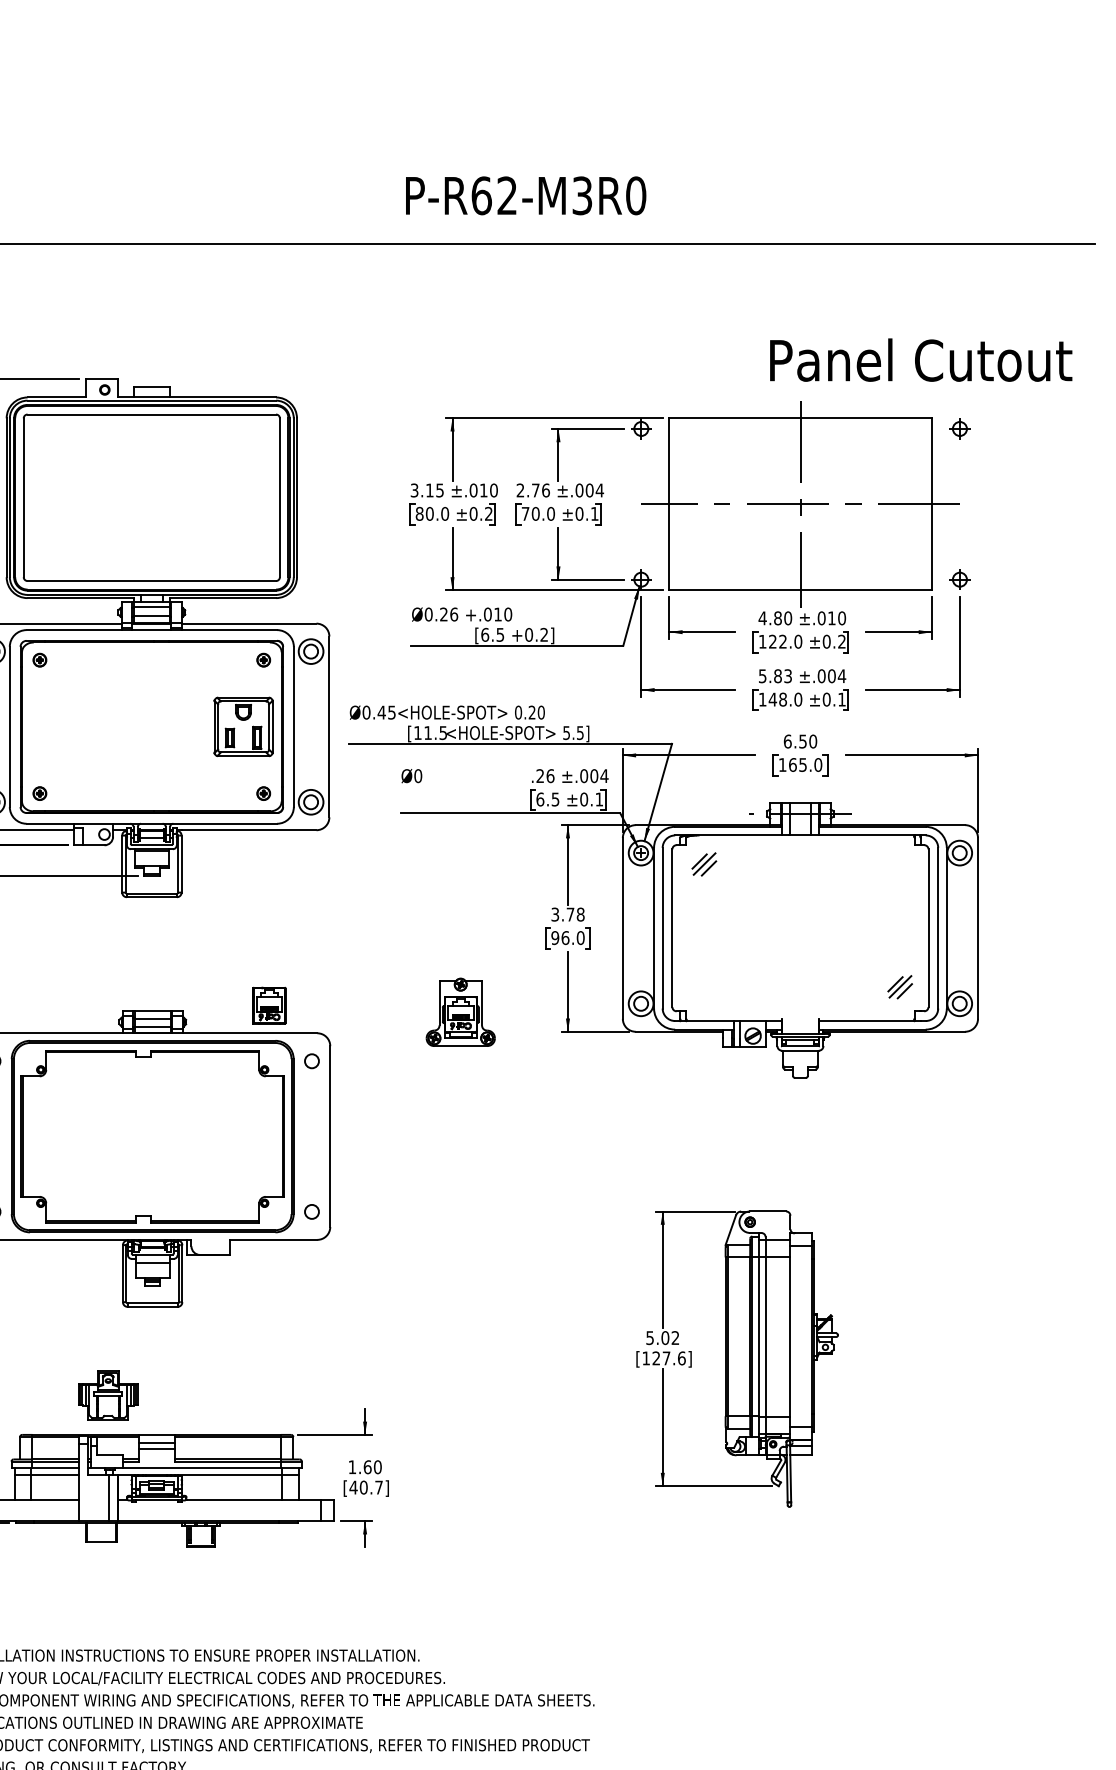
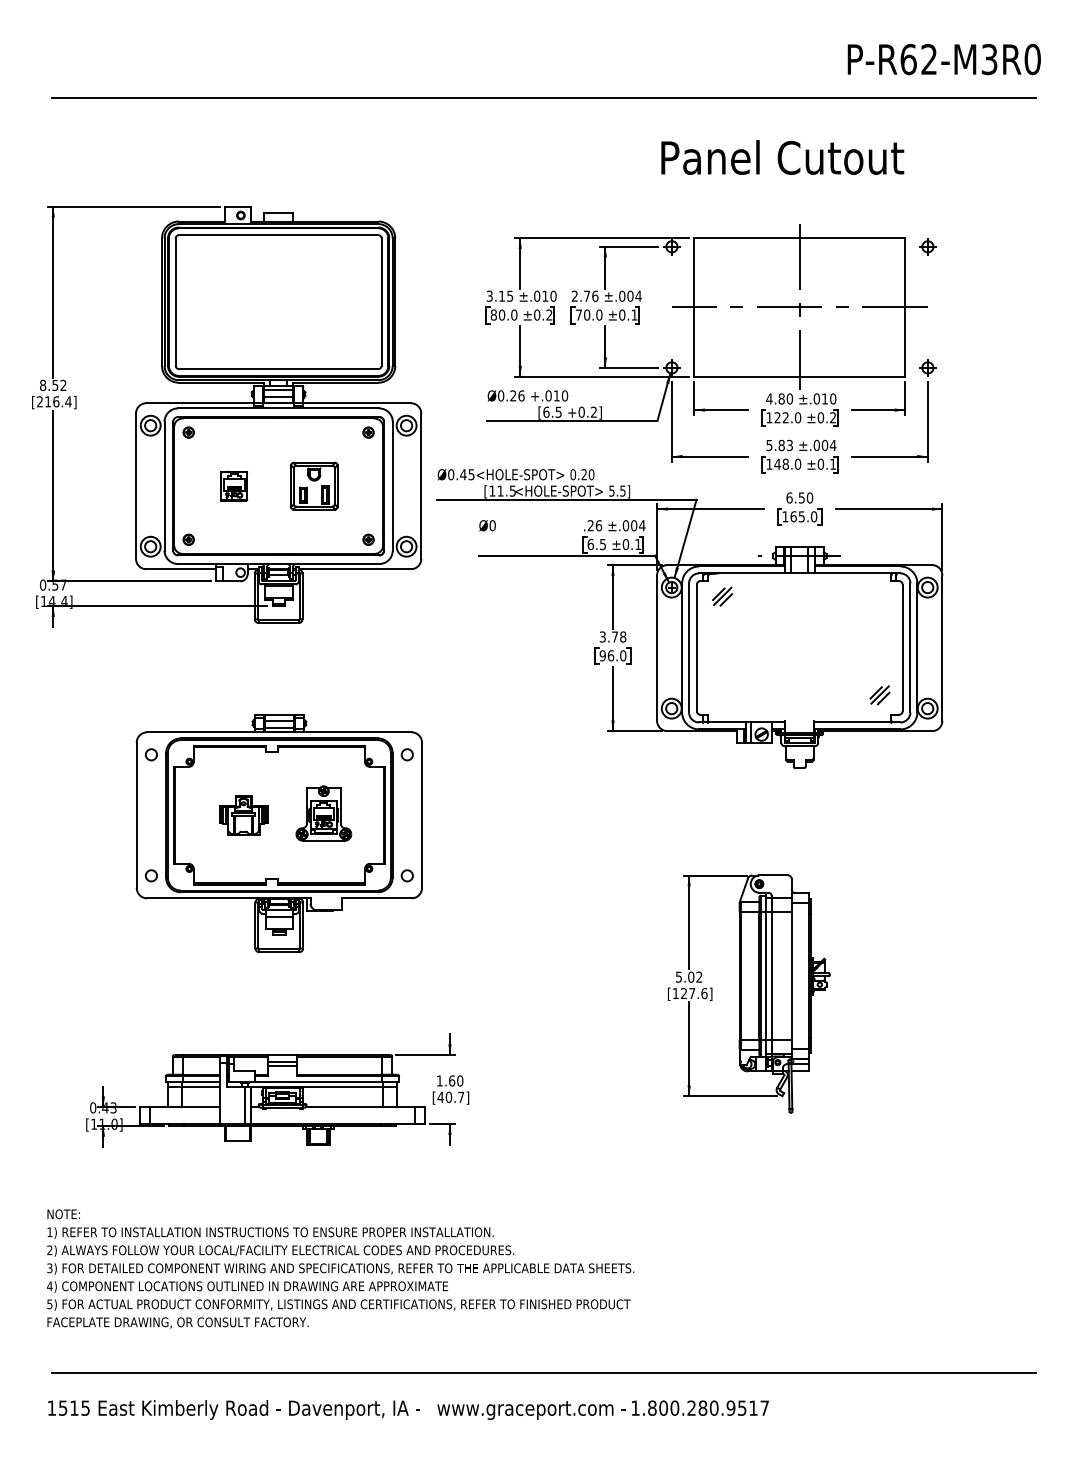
text: (525, 195) -> (943, 59), moved
text: (920, 360) -> (782, 157), moved
part: (243, 726) -> (314, 485), moved
part: (269, 1004) -> (234, 485), moved
part: (460, 1012) -> (323, 813), moved
part: (108, 1395) -> (243, 815), moved

